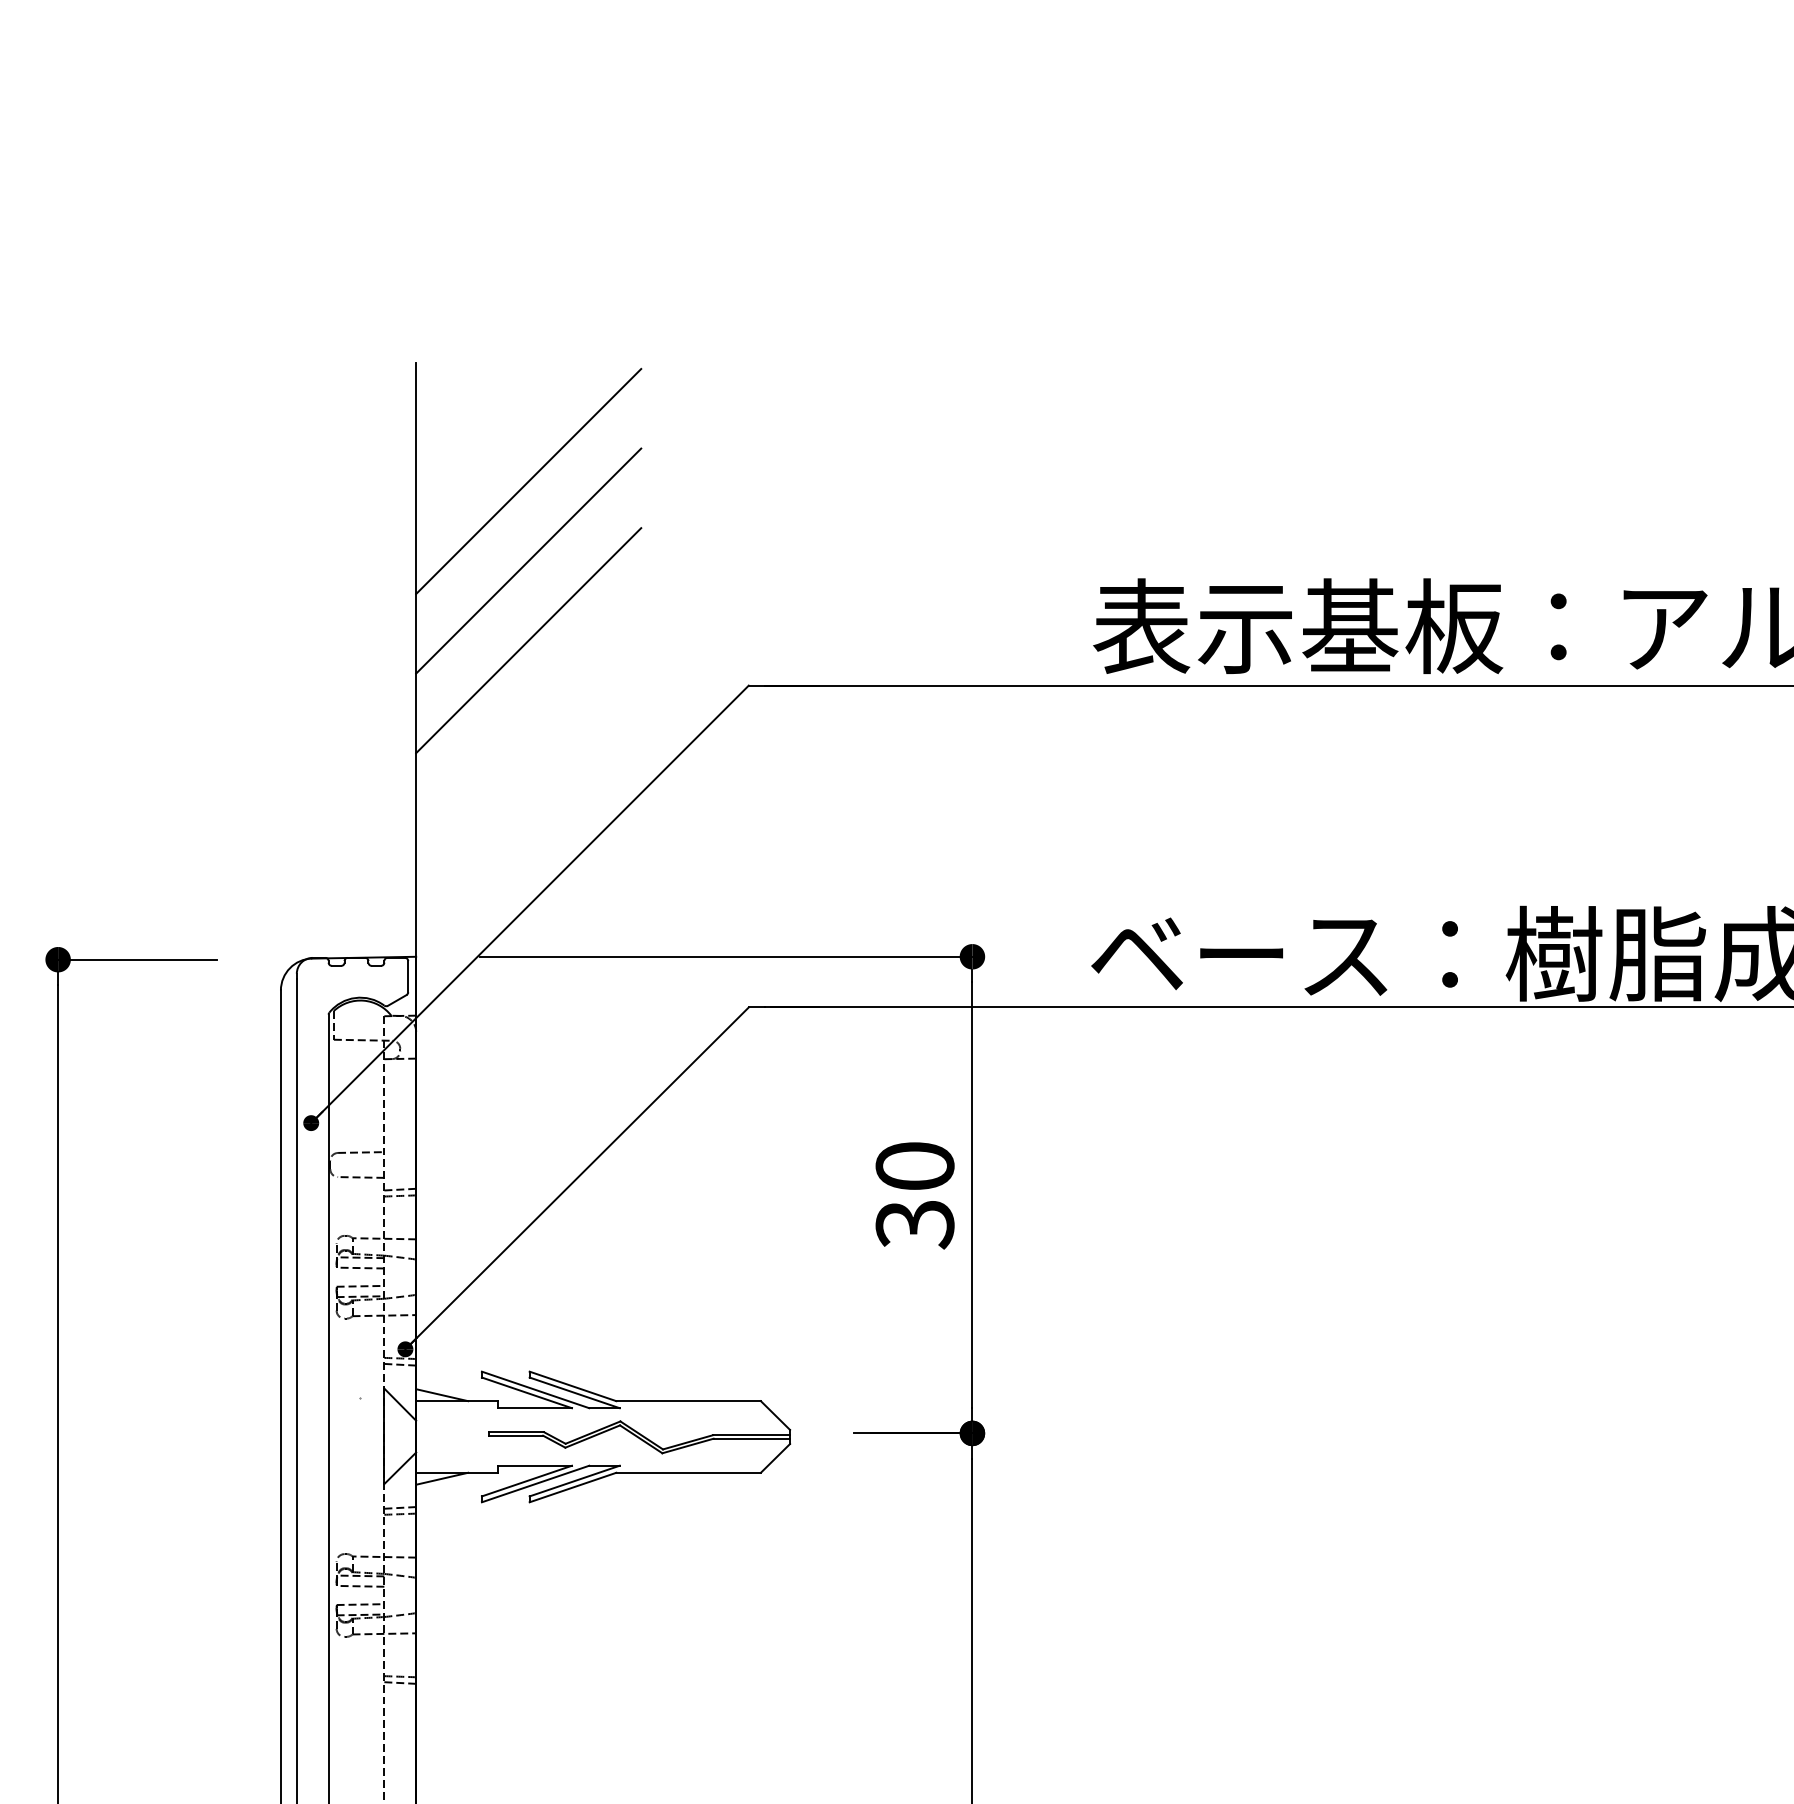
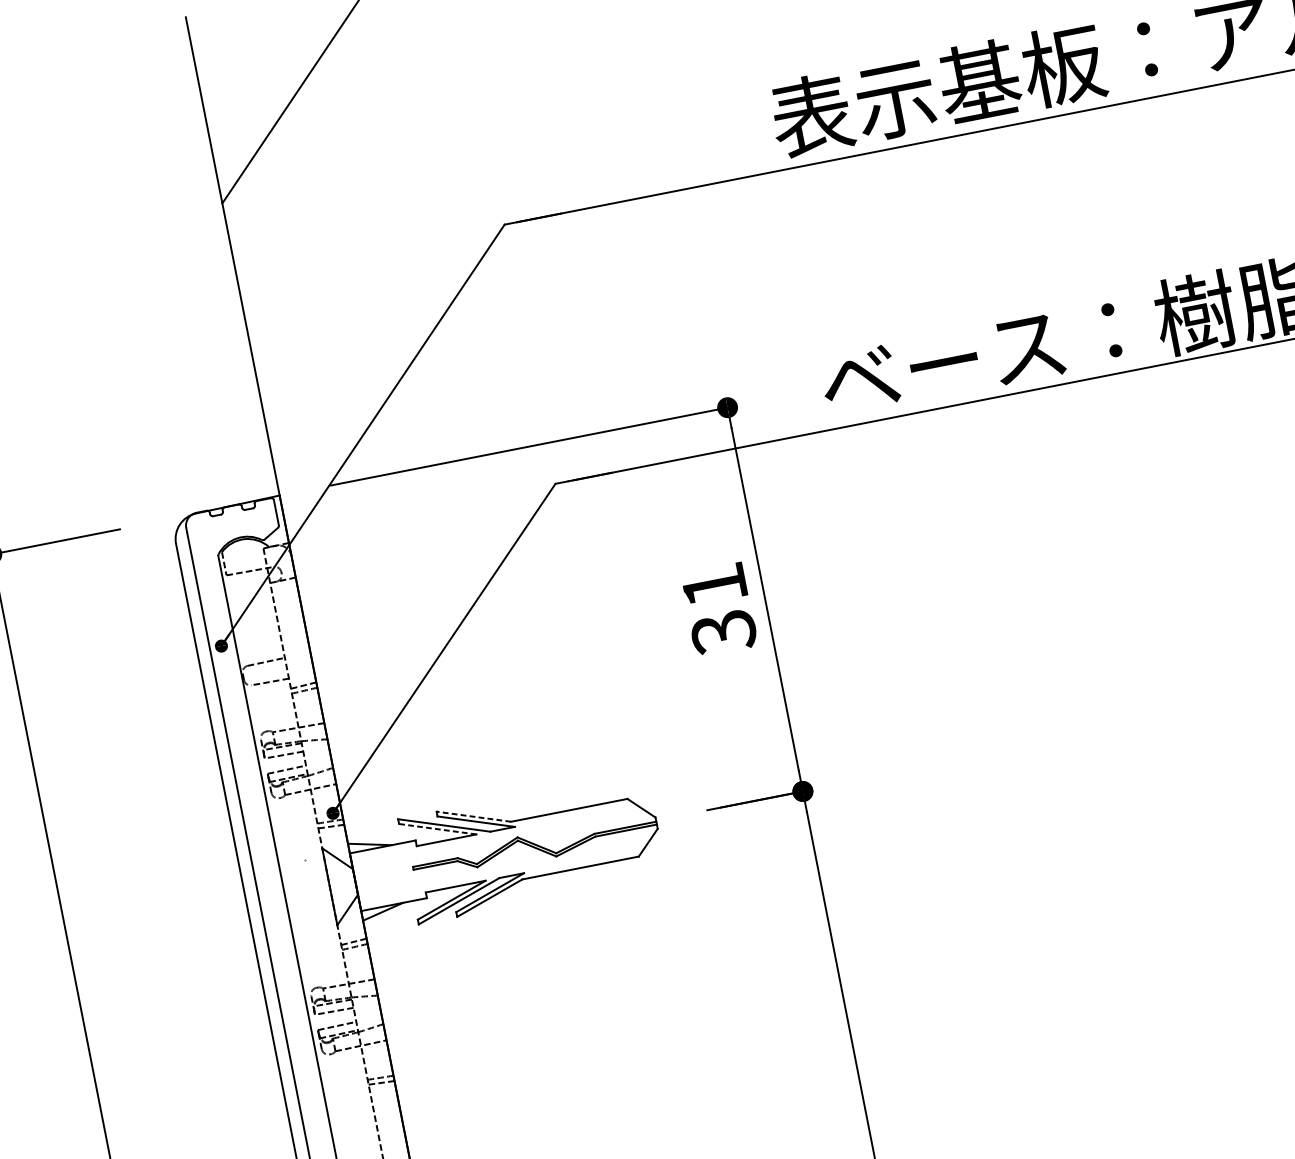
line: (528, 560) -> (307, 158), removed
line: (528, 640) -> (320, 223), removed
text: (914, 1165) -> (713, 584), 30 -> 31
line: (573, 1386) -> (474, 816), solid -> dashed
line: (526, 1392) -> (437, 828), solid -> dashed

